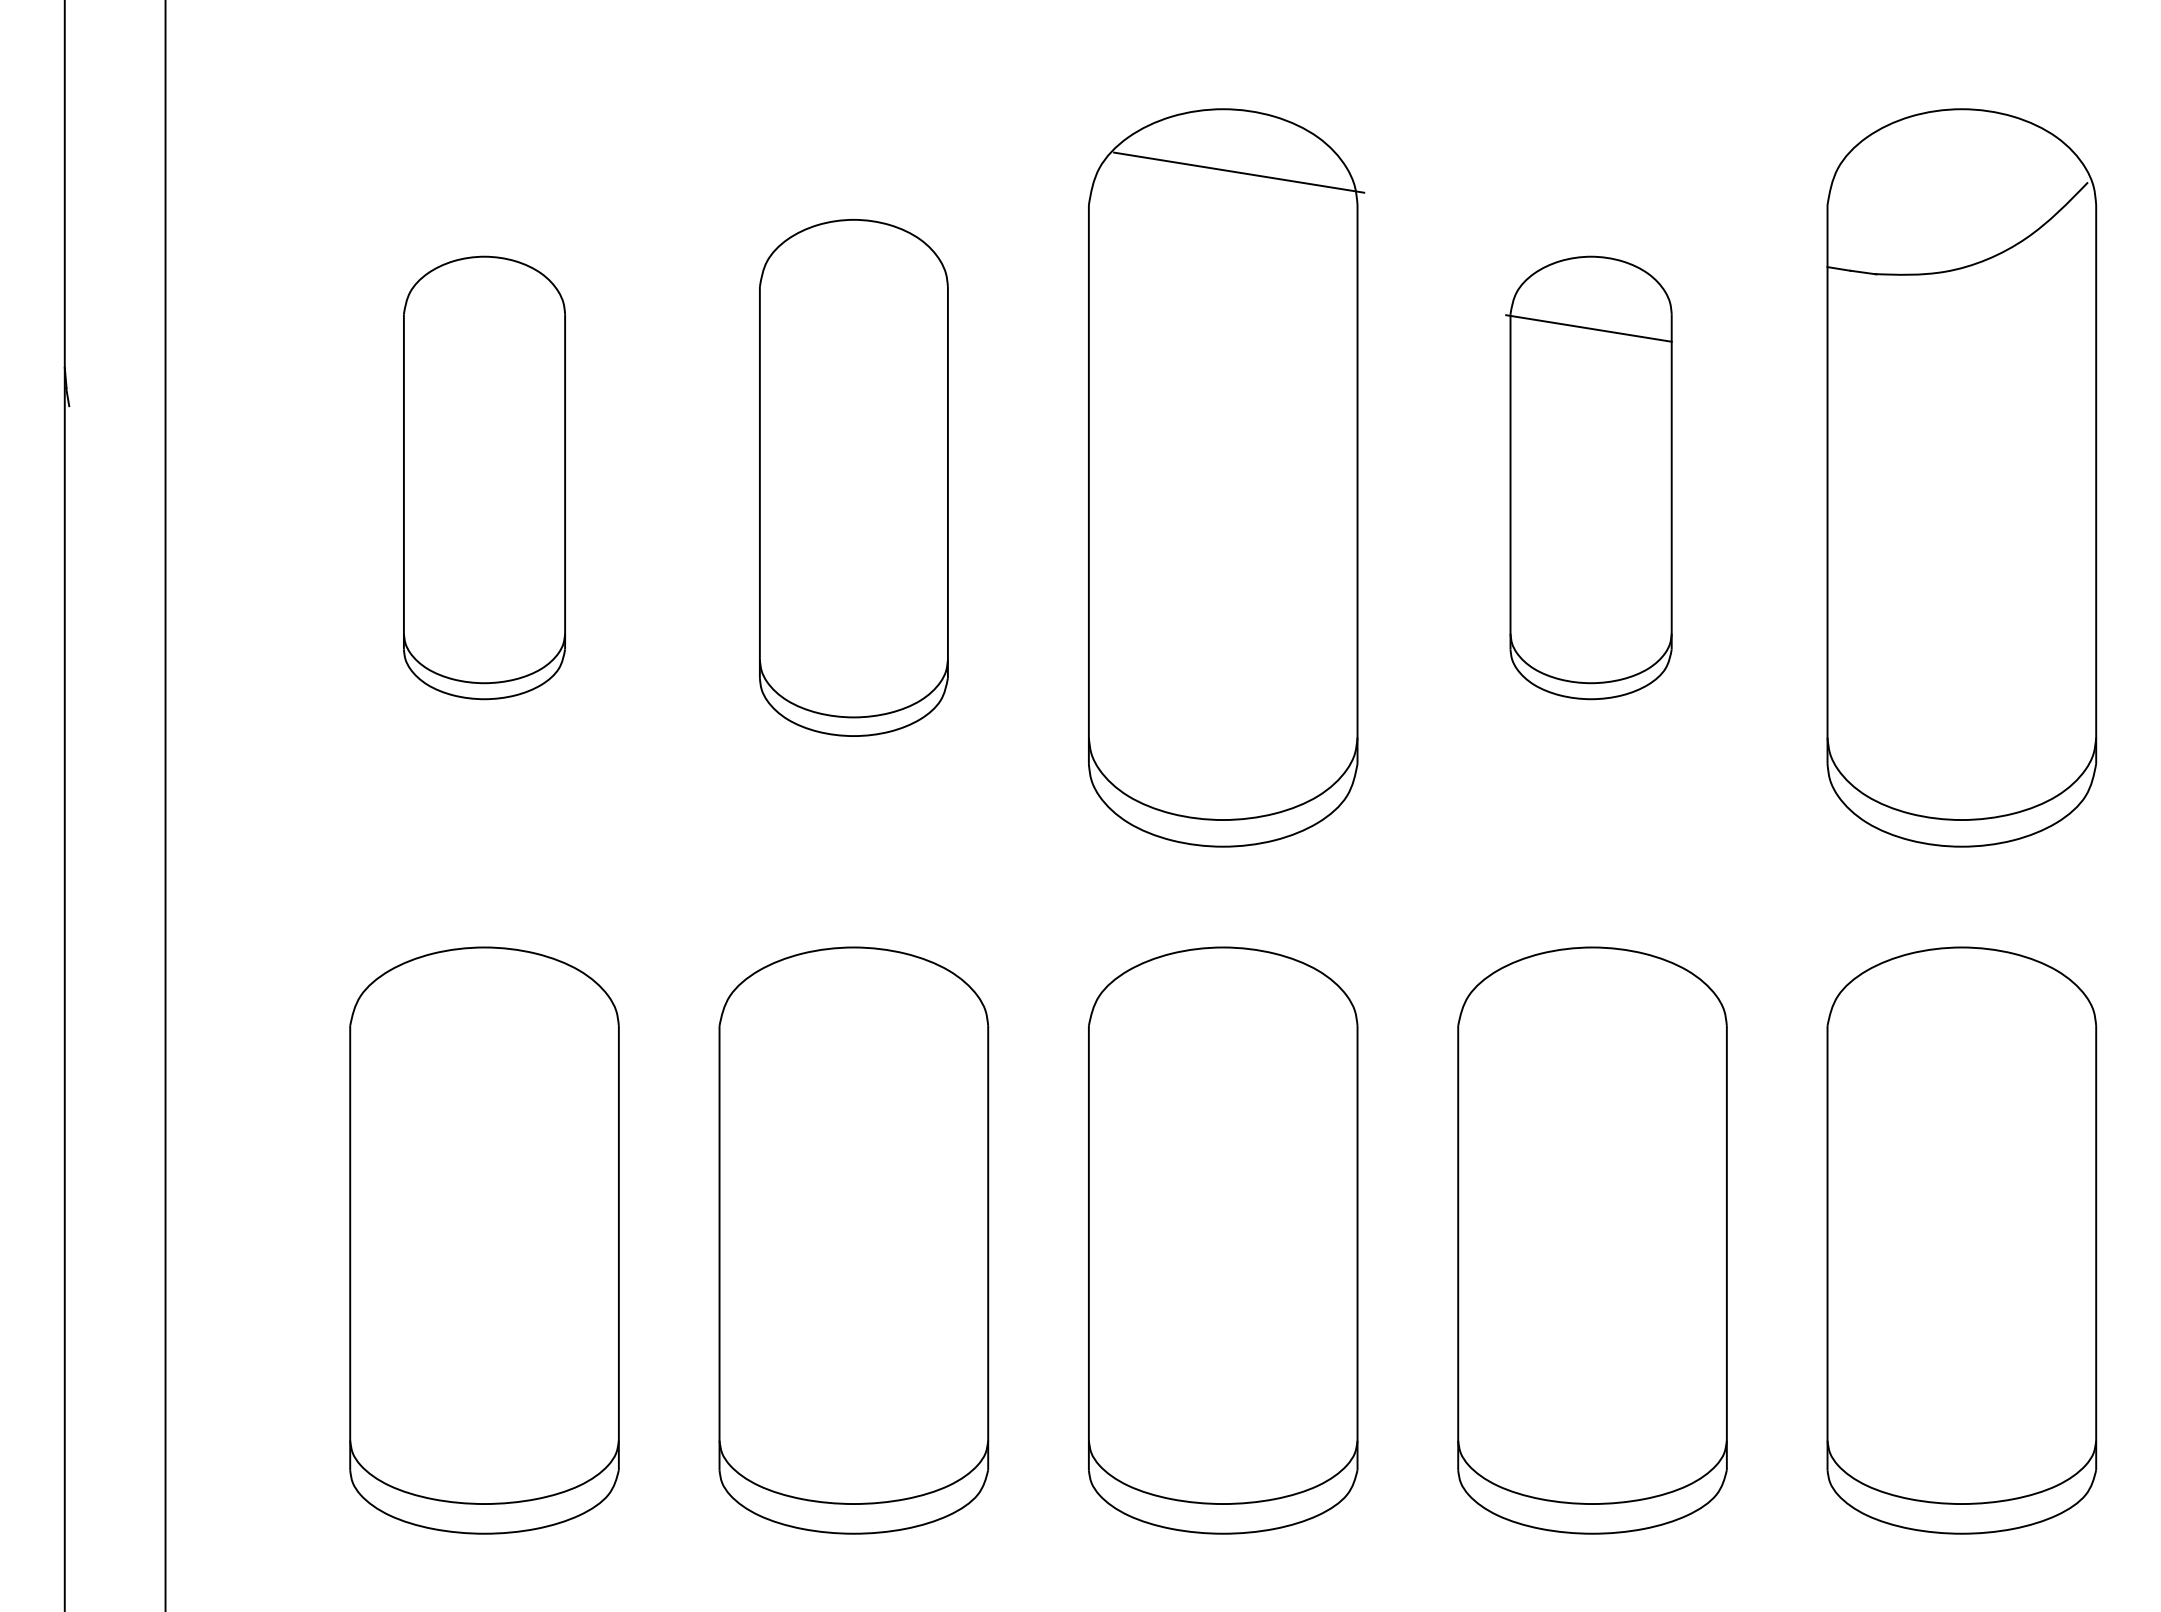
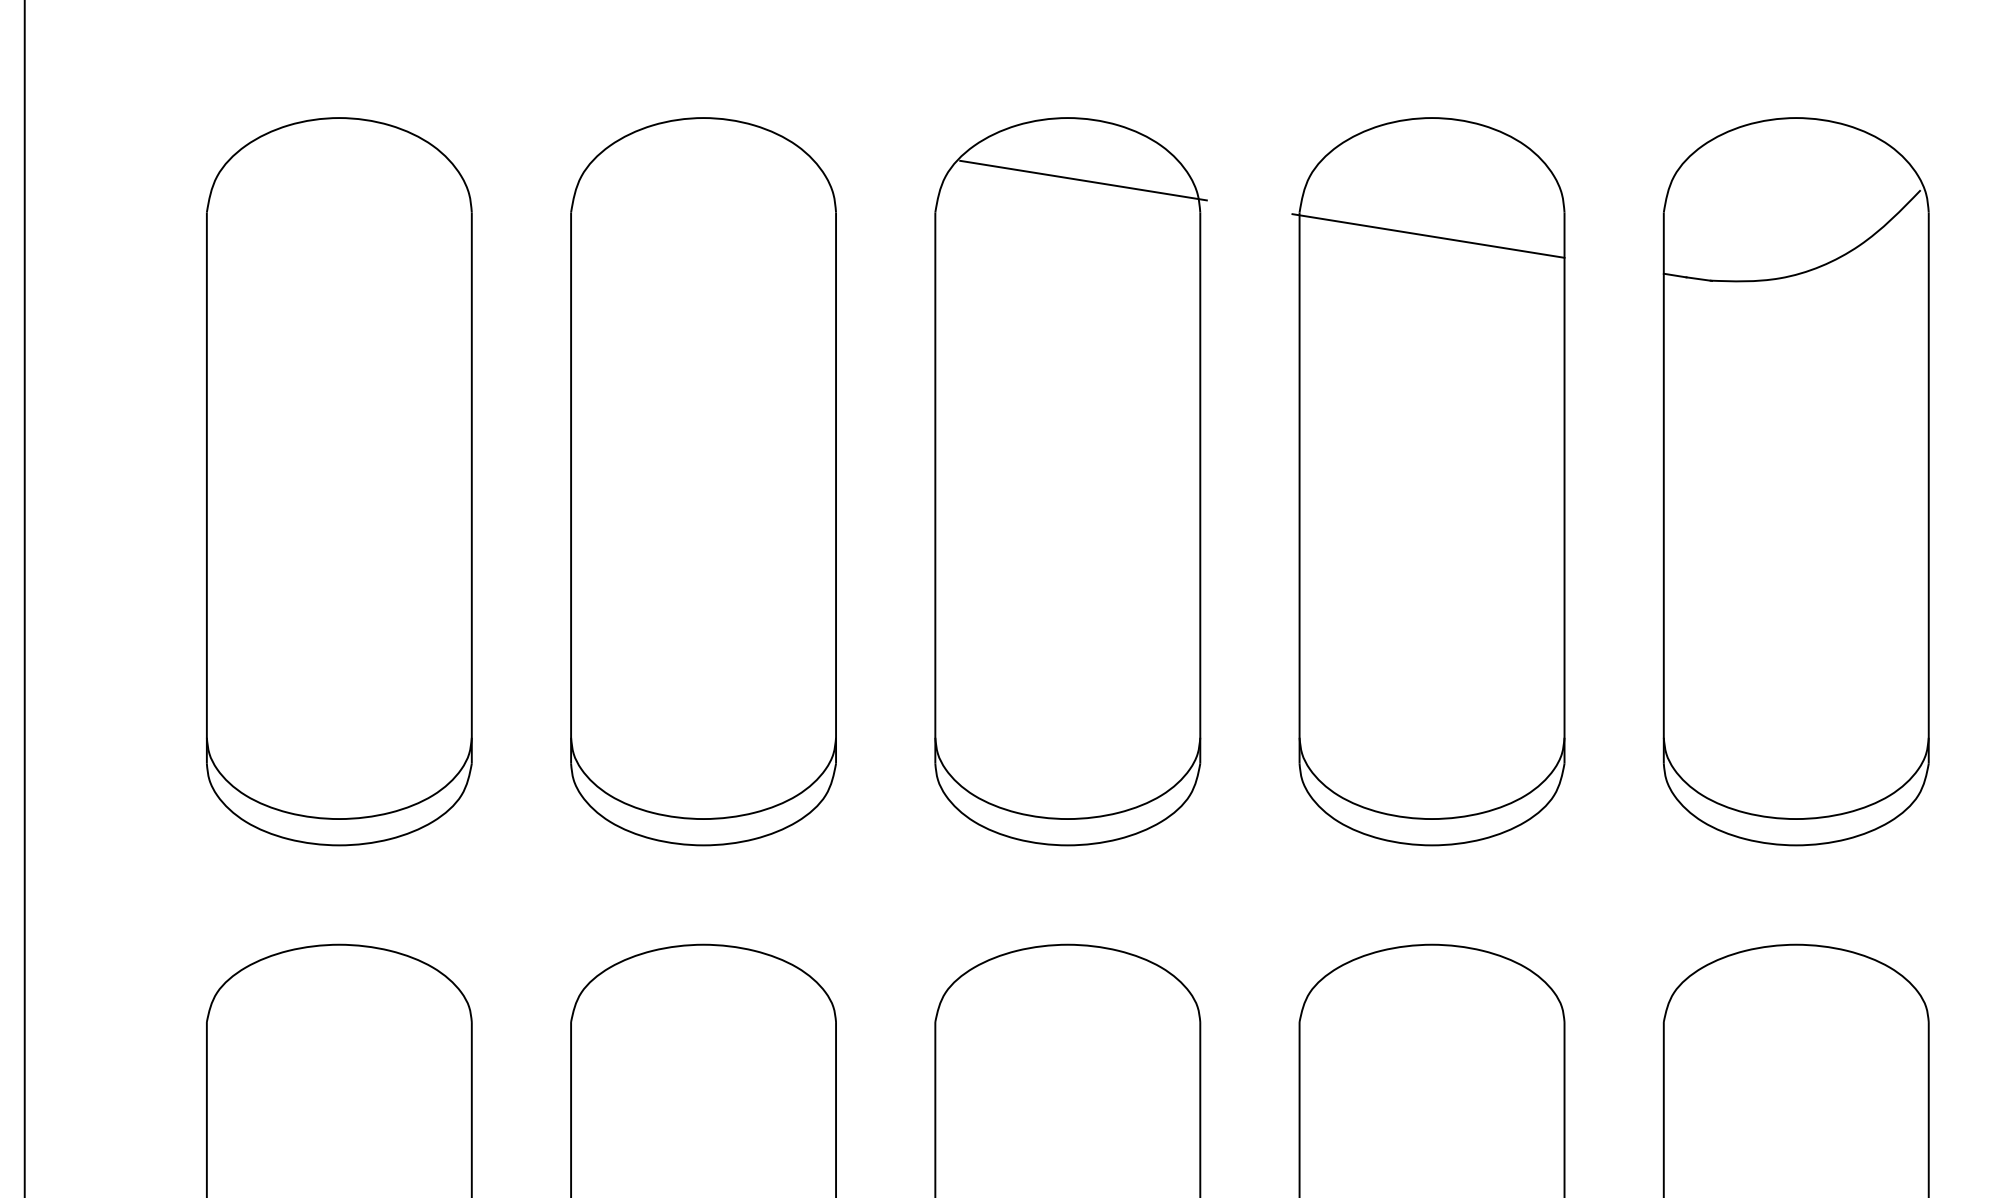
part: (484, 477) -> (339, 481), size x1.67
part: (853, 477) -> (703, 481), size x1.43
part: (1588, 477) -> (1428, 481), size x1.67

